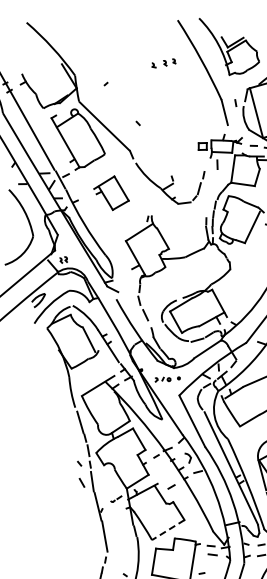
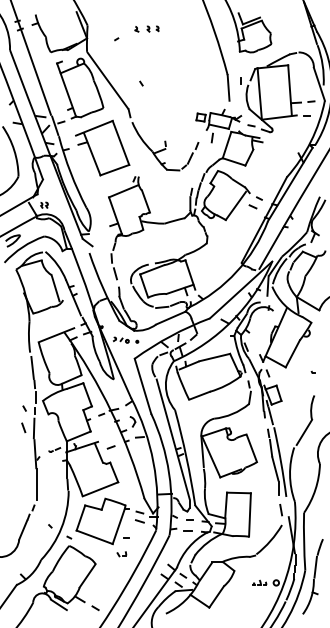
part: (163, 63) -> (146, 28), moved
part: (110, 193) -> (102, 147), size x1.67
line: (168, 530) -> (100, 489), dashed -> solid

